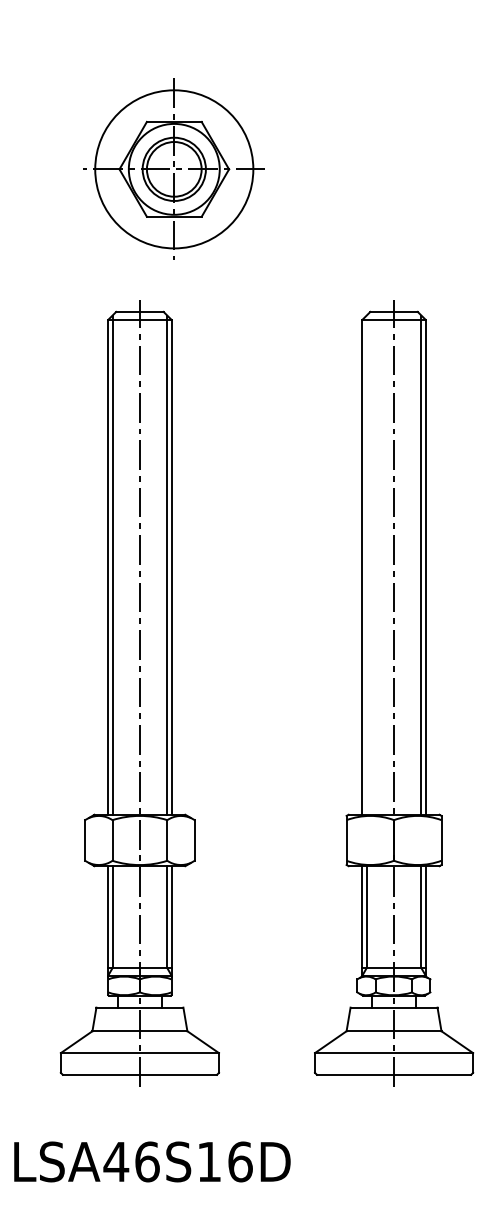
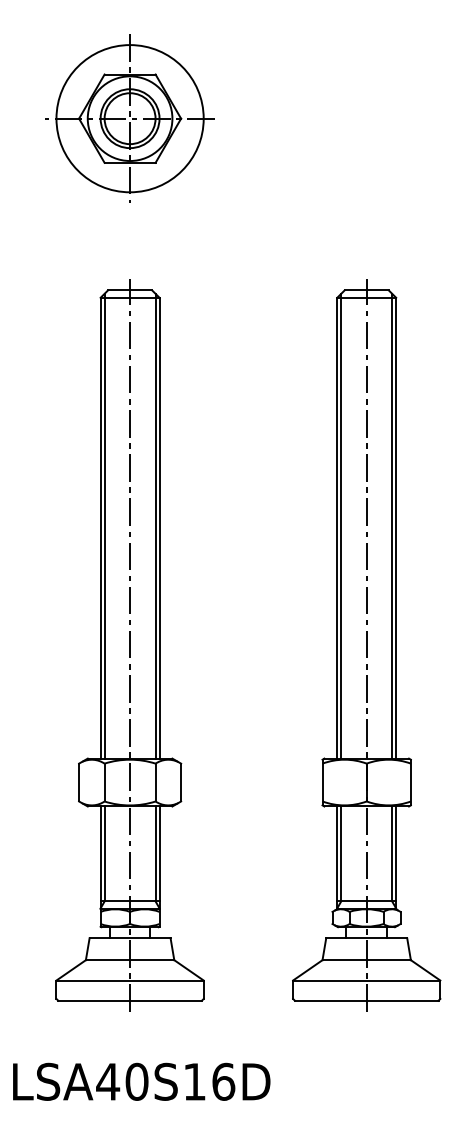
part: (173, 169) -> (129, 118), moved
line: (366, 564) -> (341, 525), added
text: (146, 1161) -> (136, 1081), LSA46S16D -> LSA40S16D

